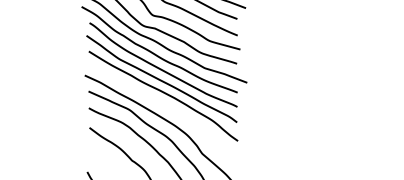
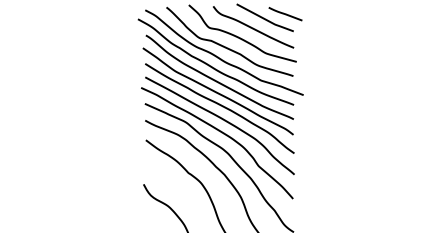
curve: (166, 108) -> (222, 120), added

